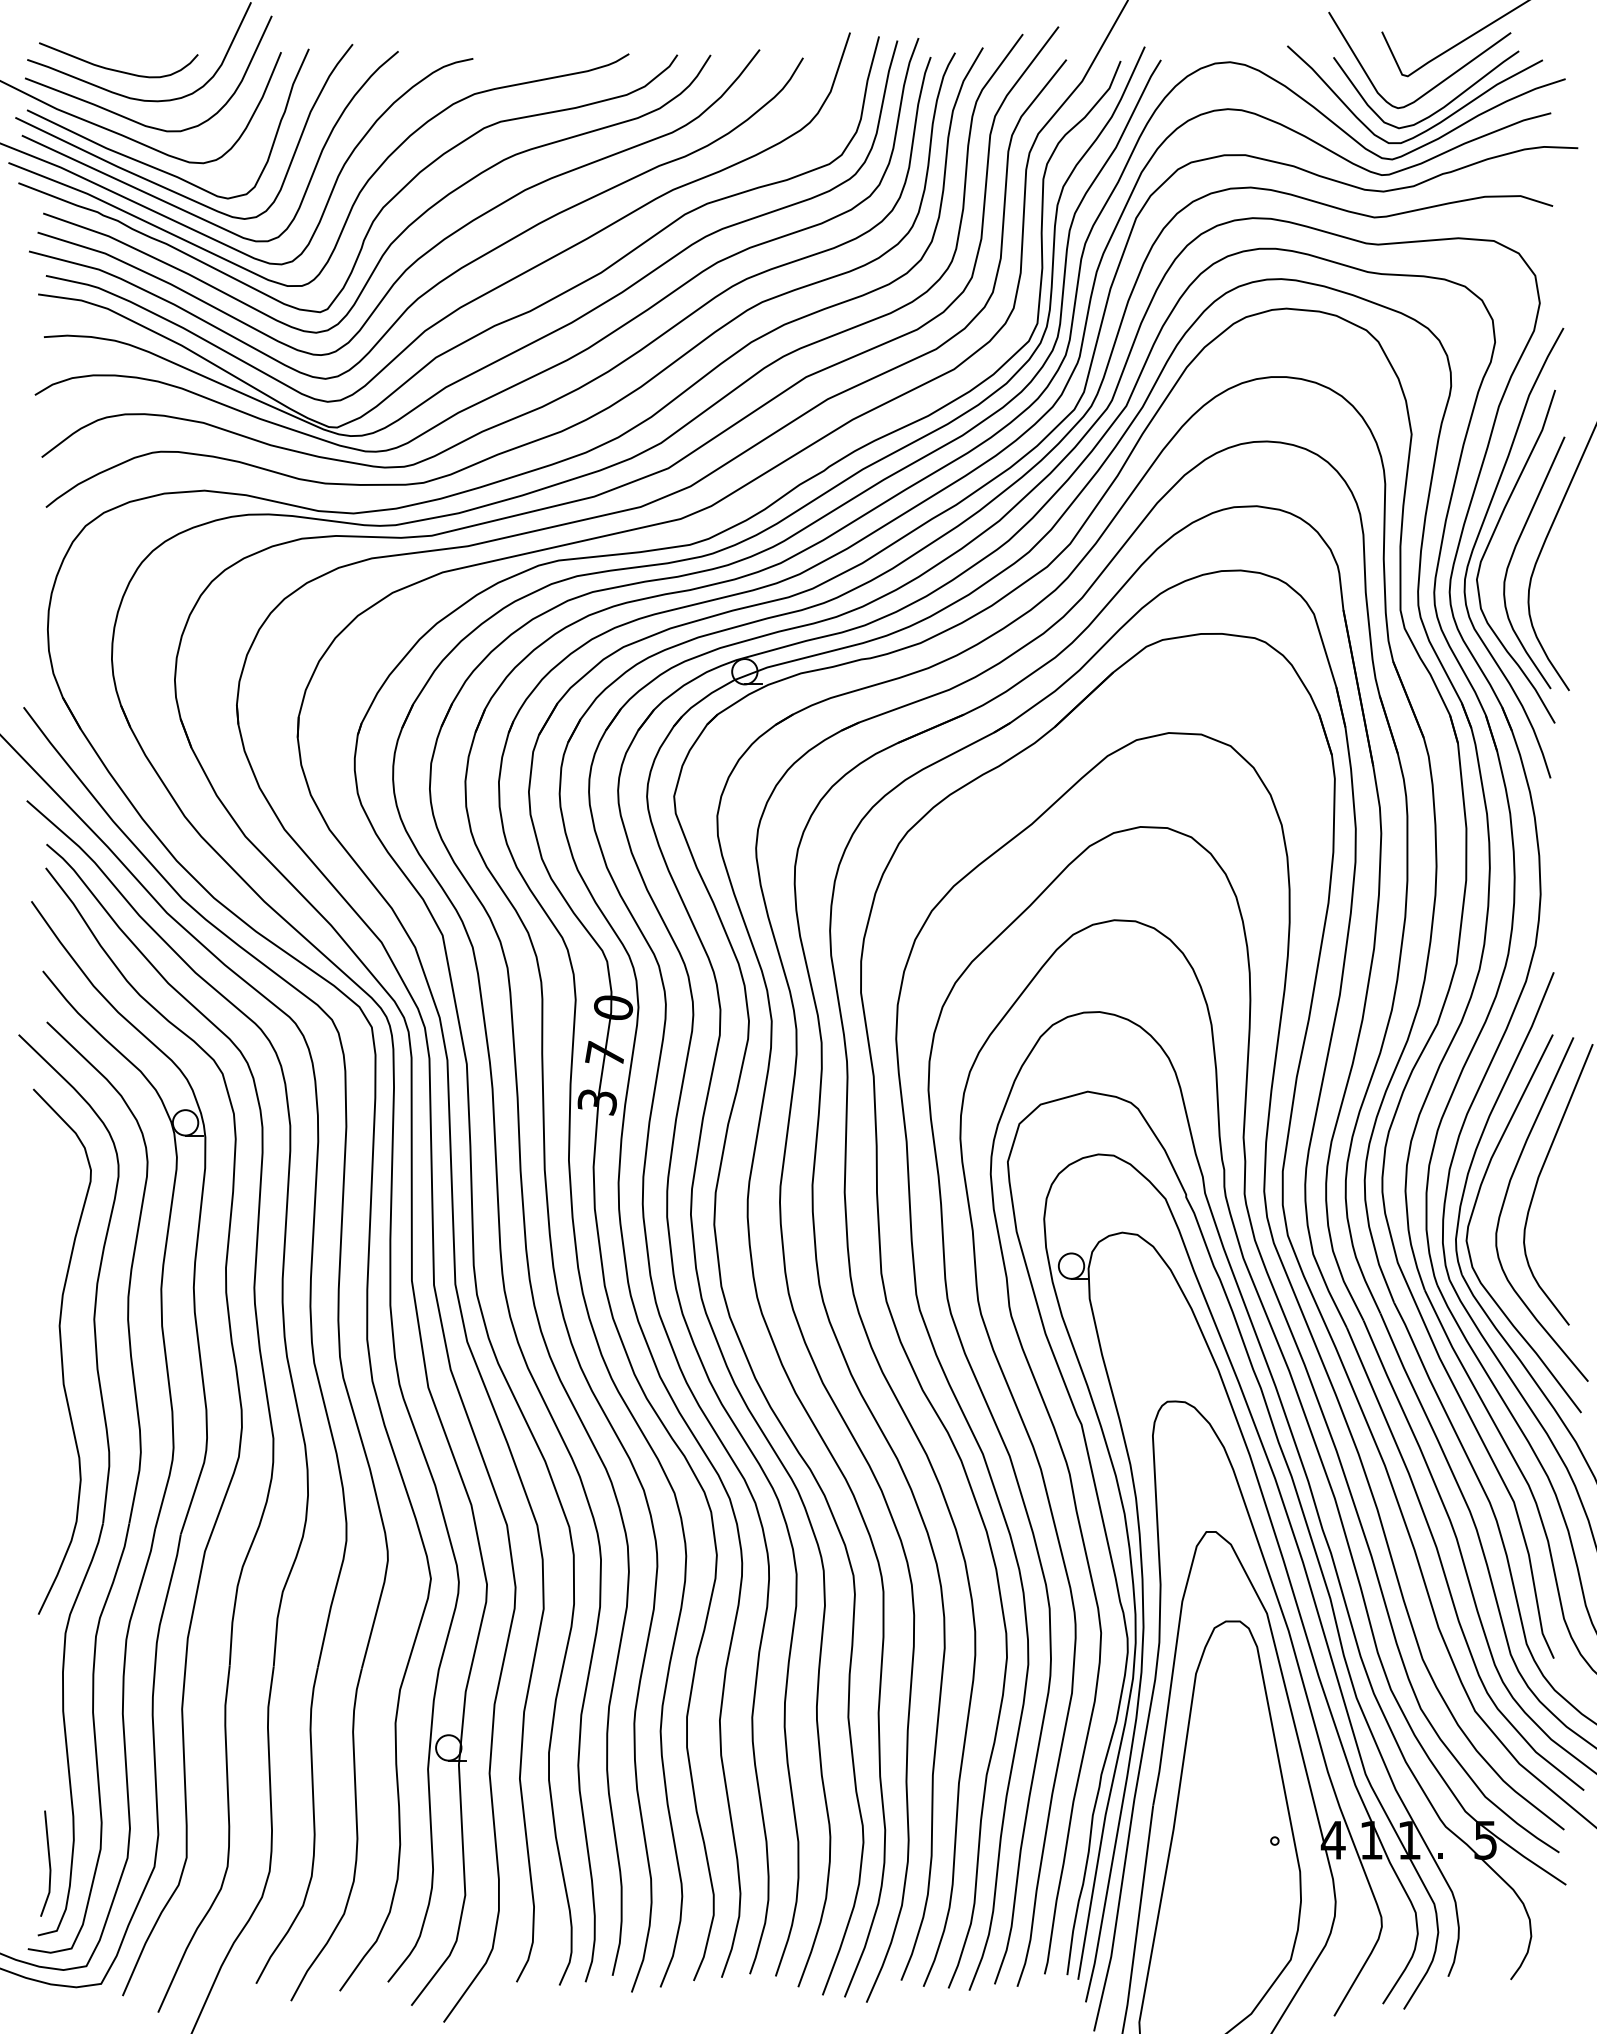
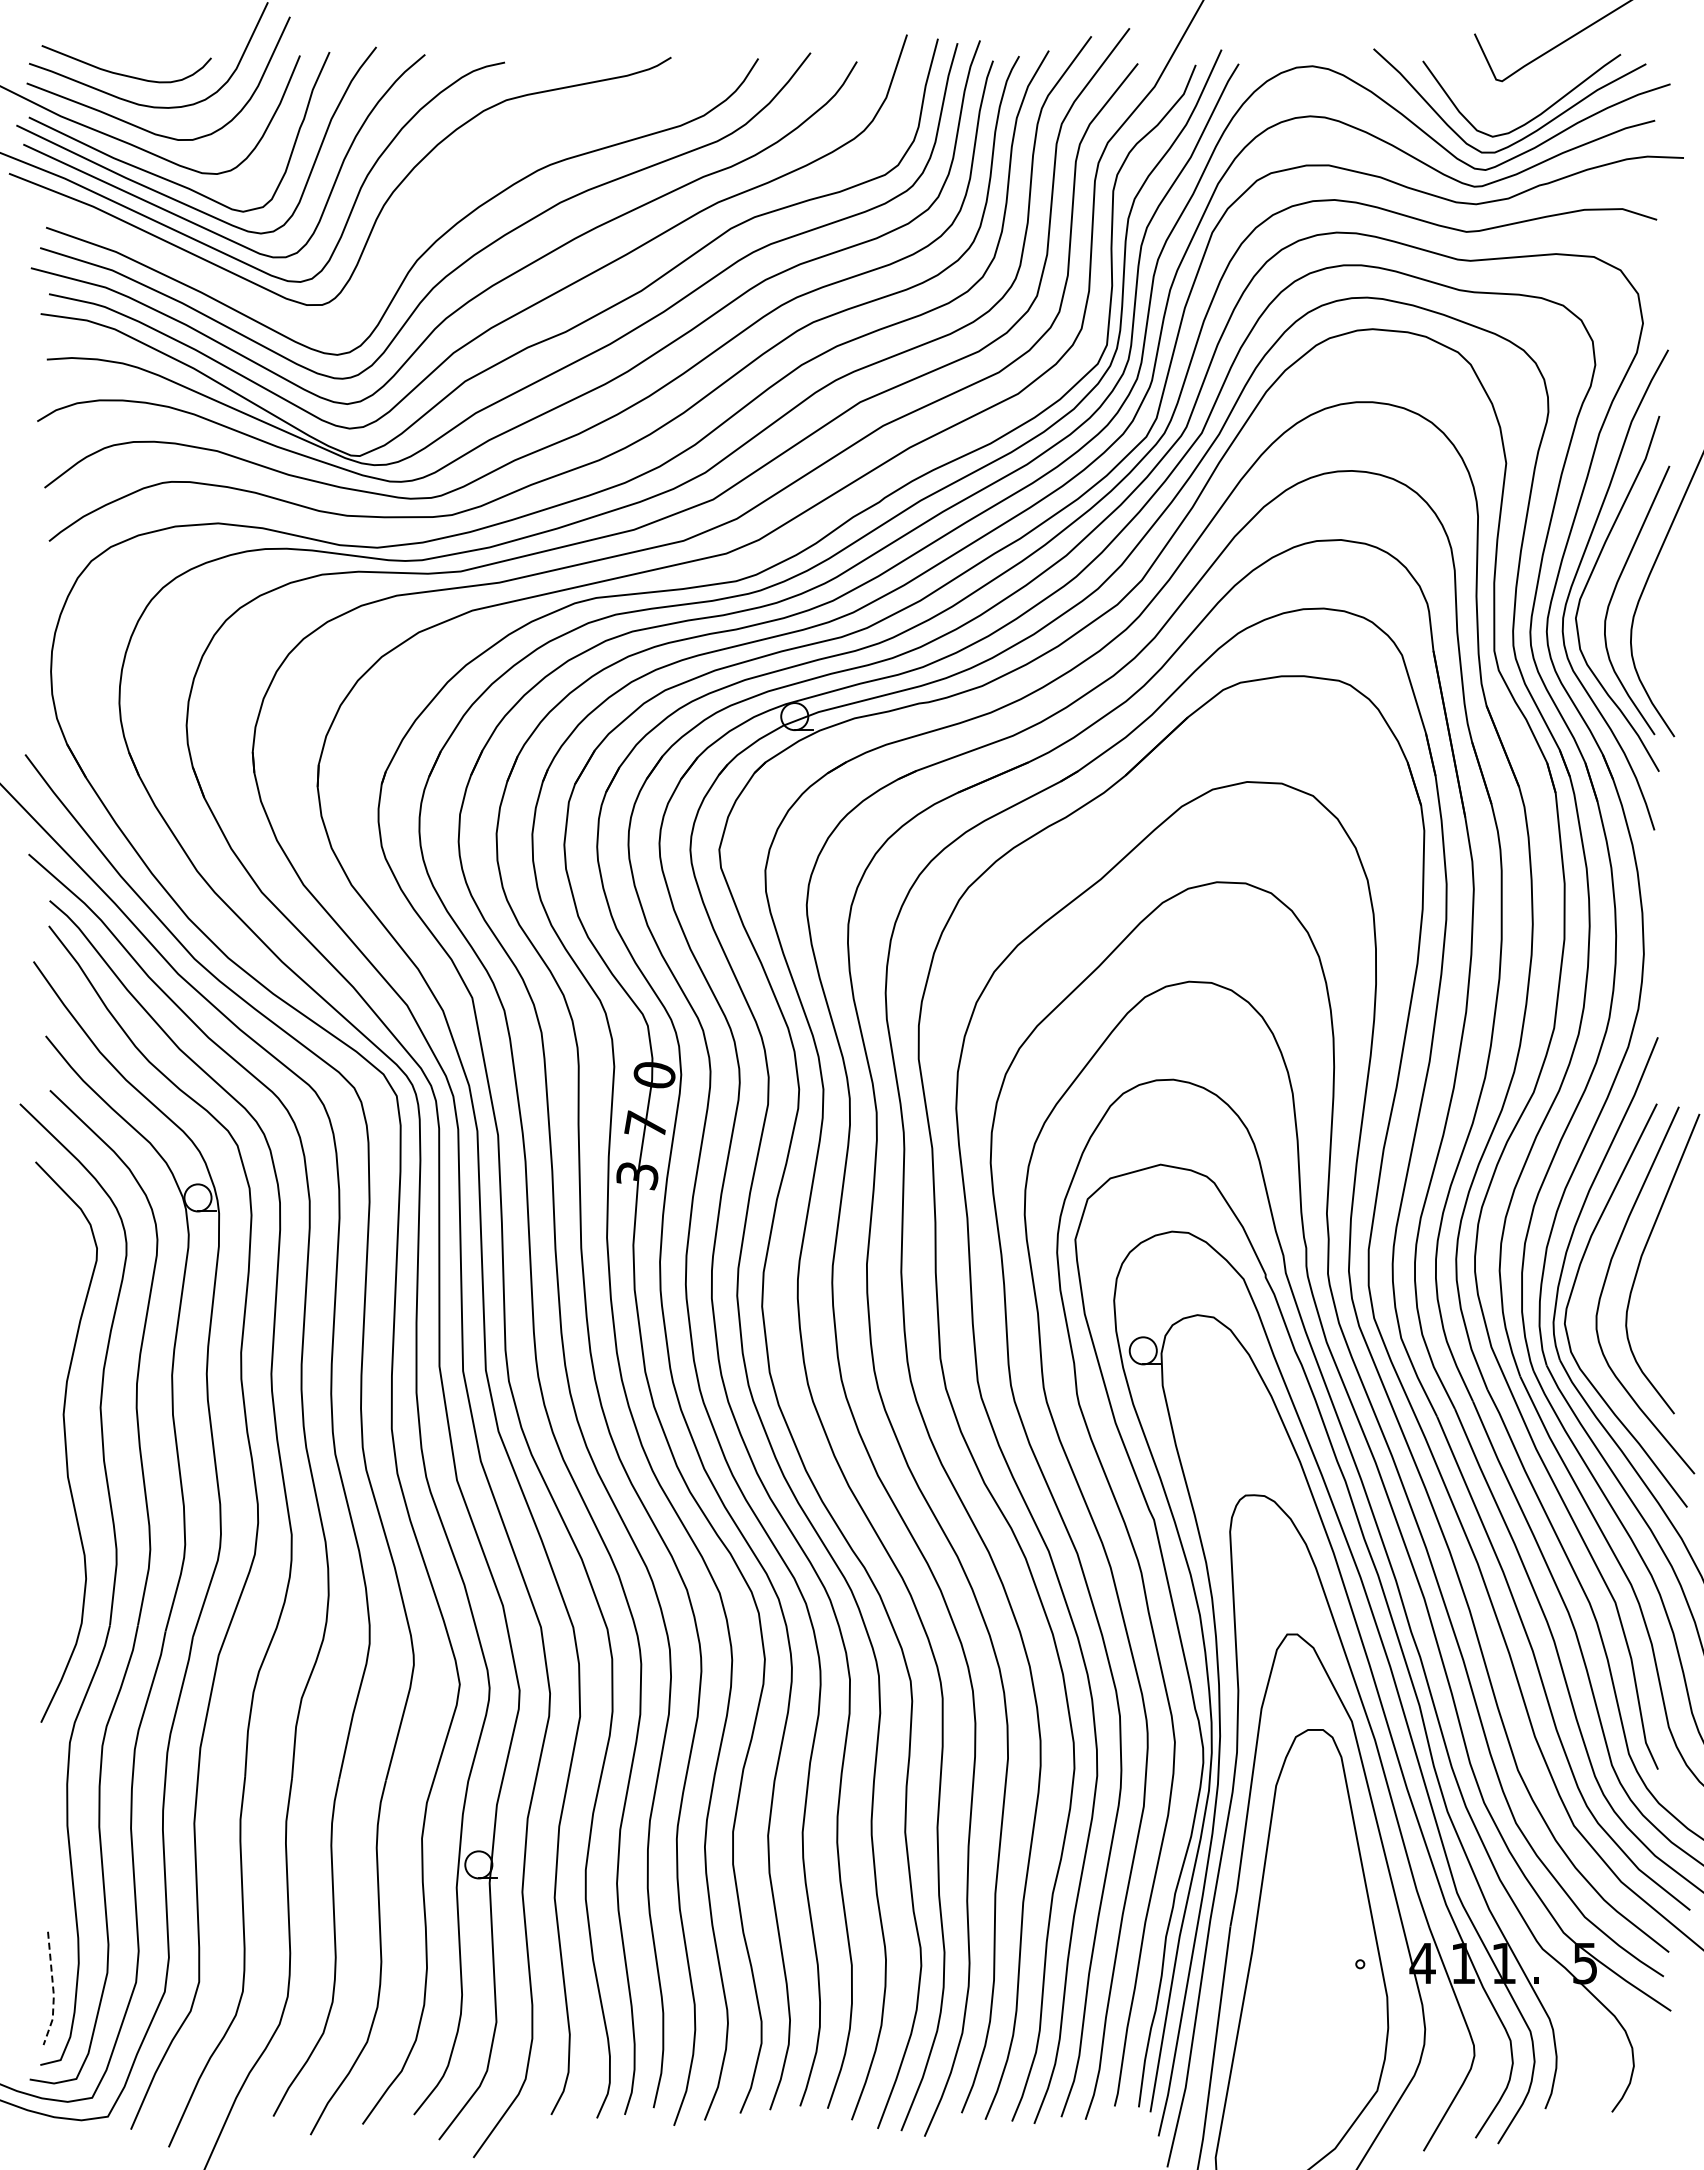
curve: (1436, 84) -> (1532, 90), removed
curve: (380, 208) -> (406, 222), removed
line: (50, 1865) -> (53, 1990), solid -> dashed

